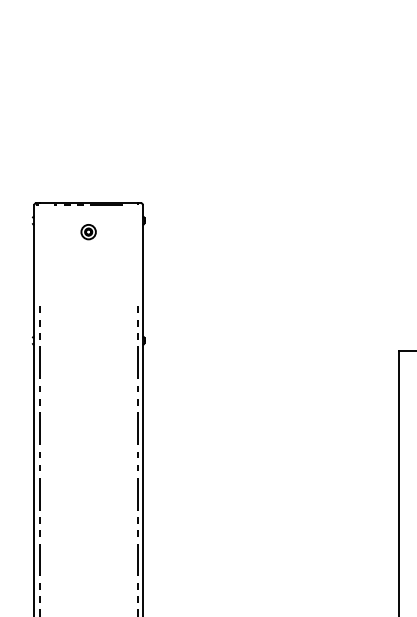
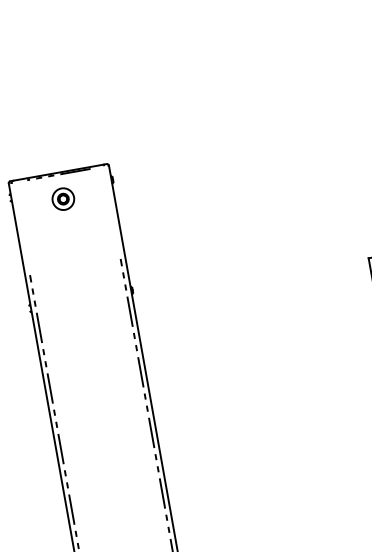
part: (88, 232) -> (63, 199), size x1.6

